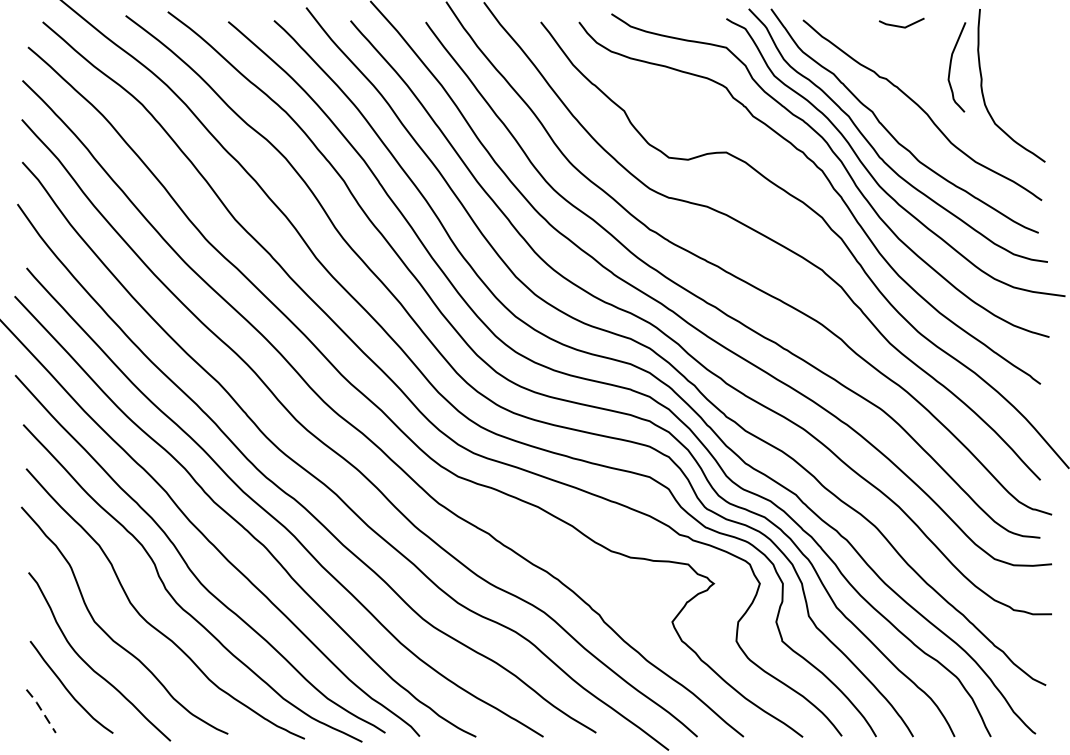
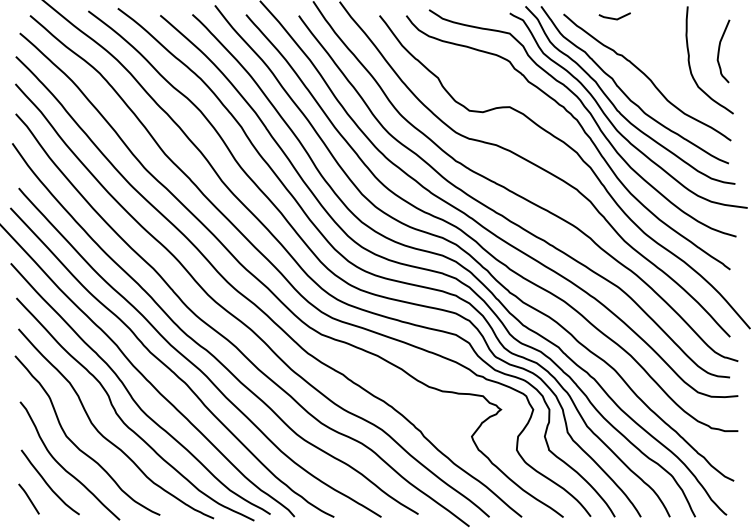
curve: (901, 26) -> (614, 18), moved
curve: (951, 67) -> (719, 51), moved
line: (40, 710) -> (28, 498), dashed -> solid

